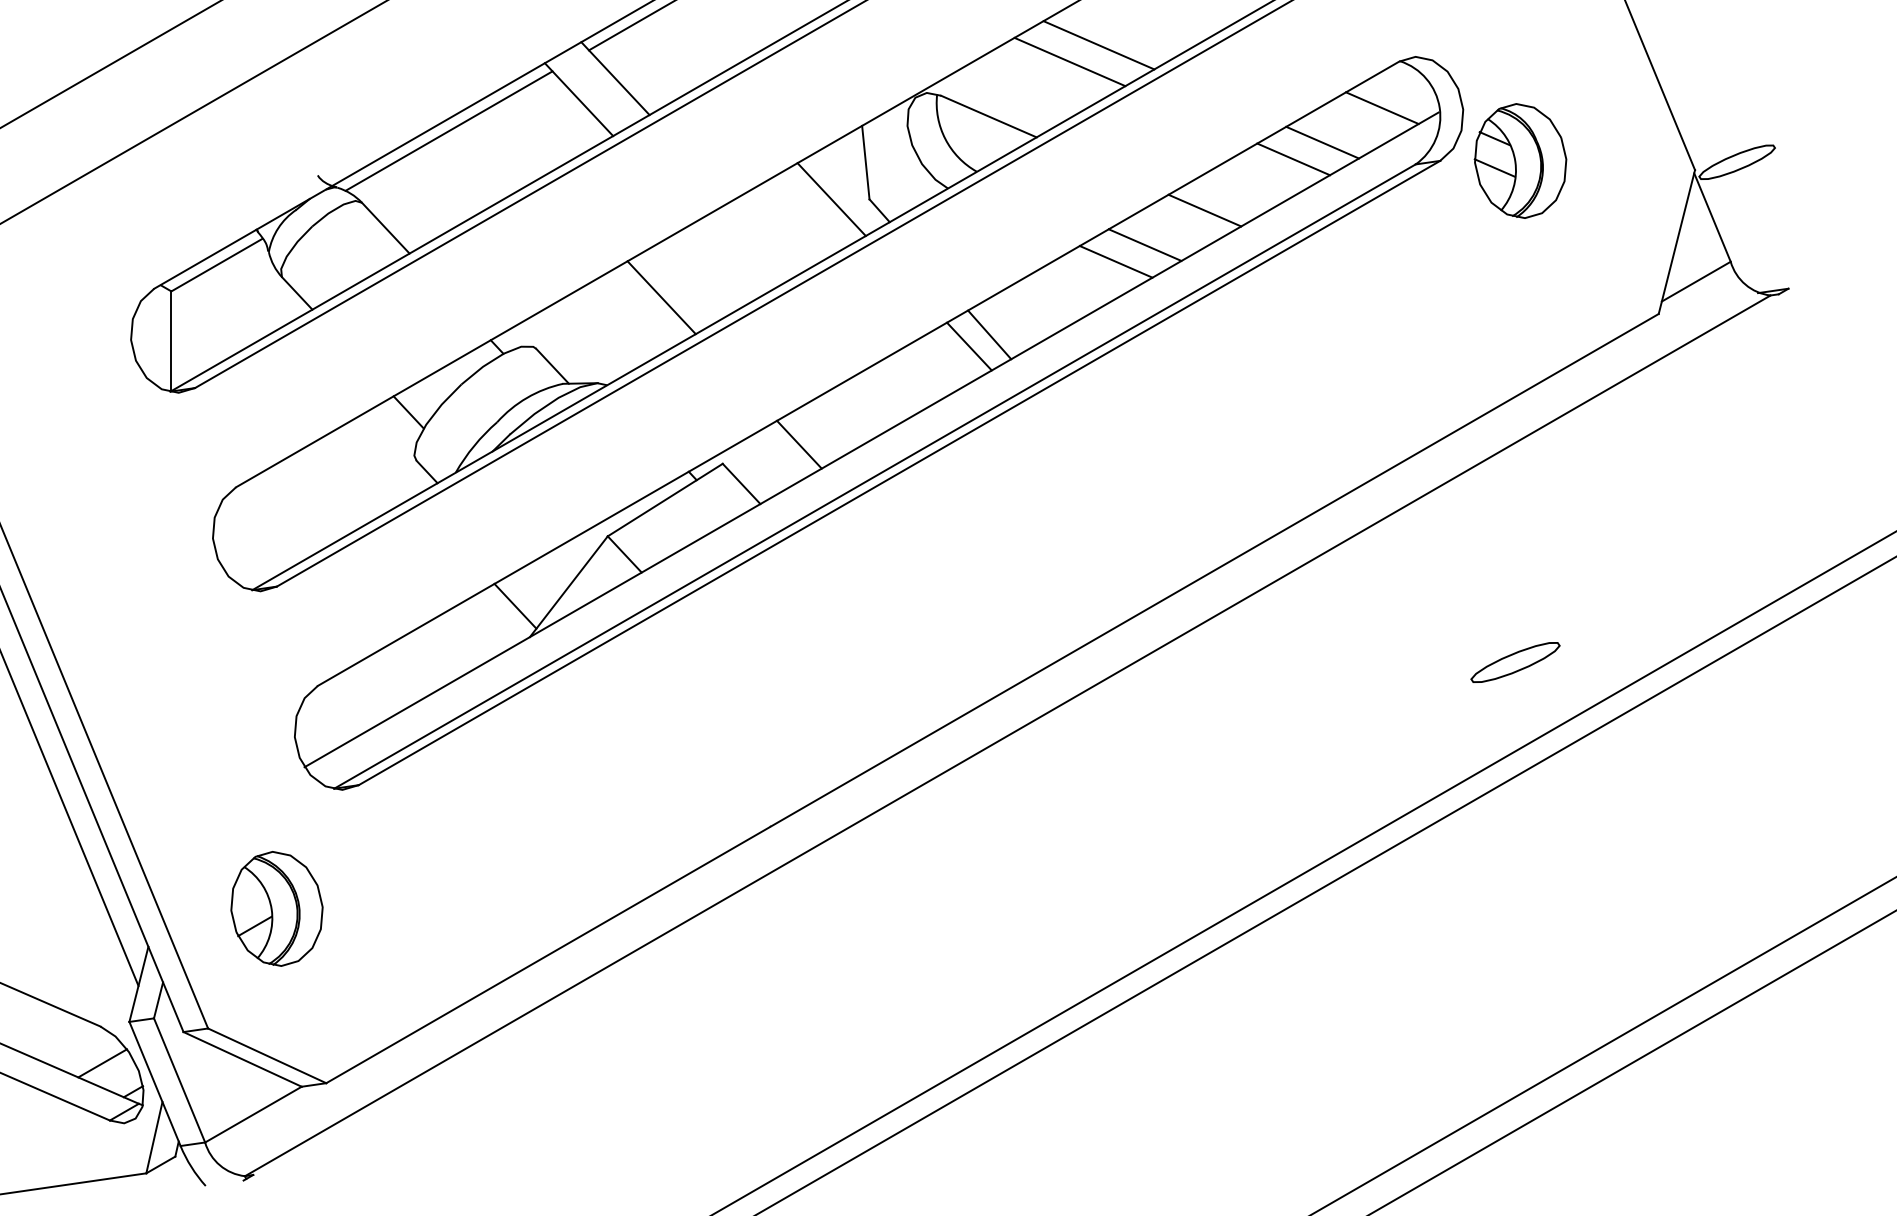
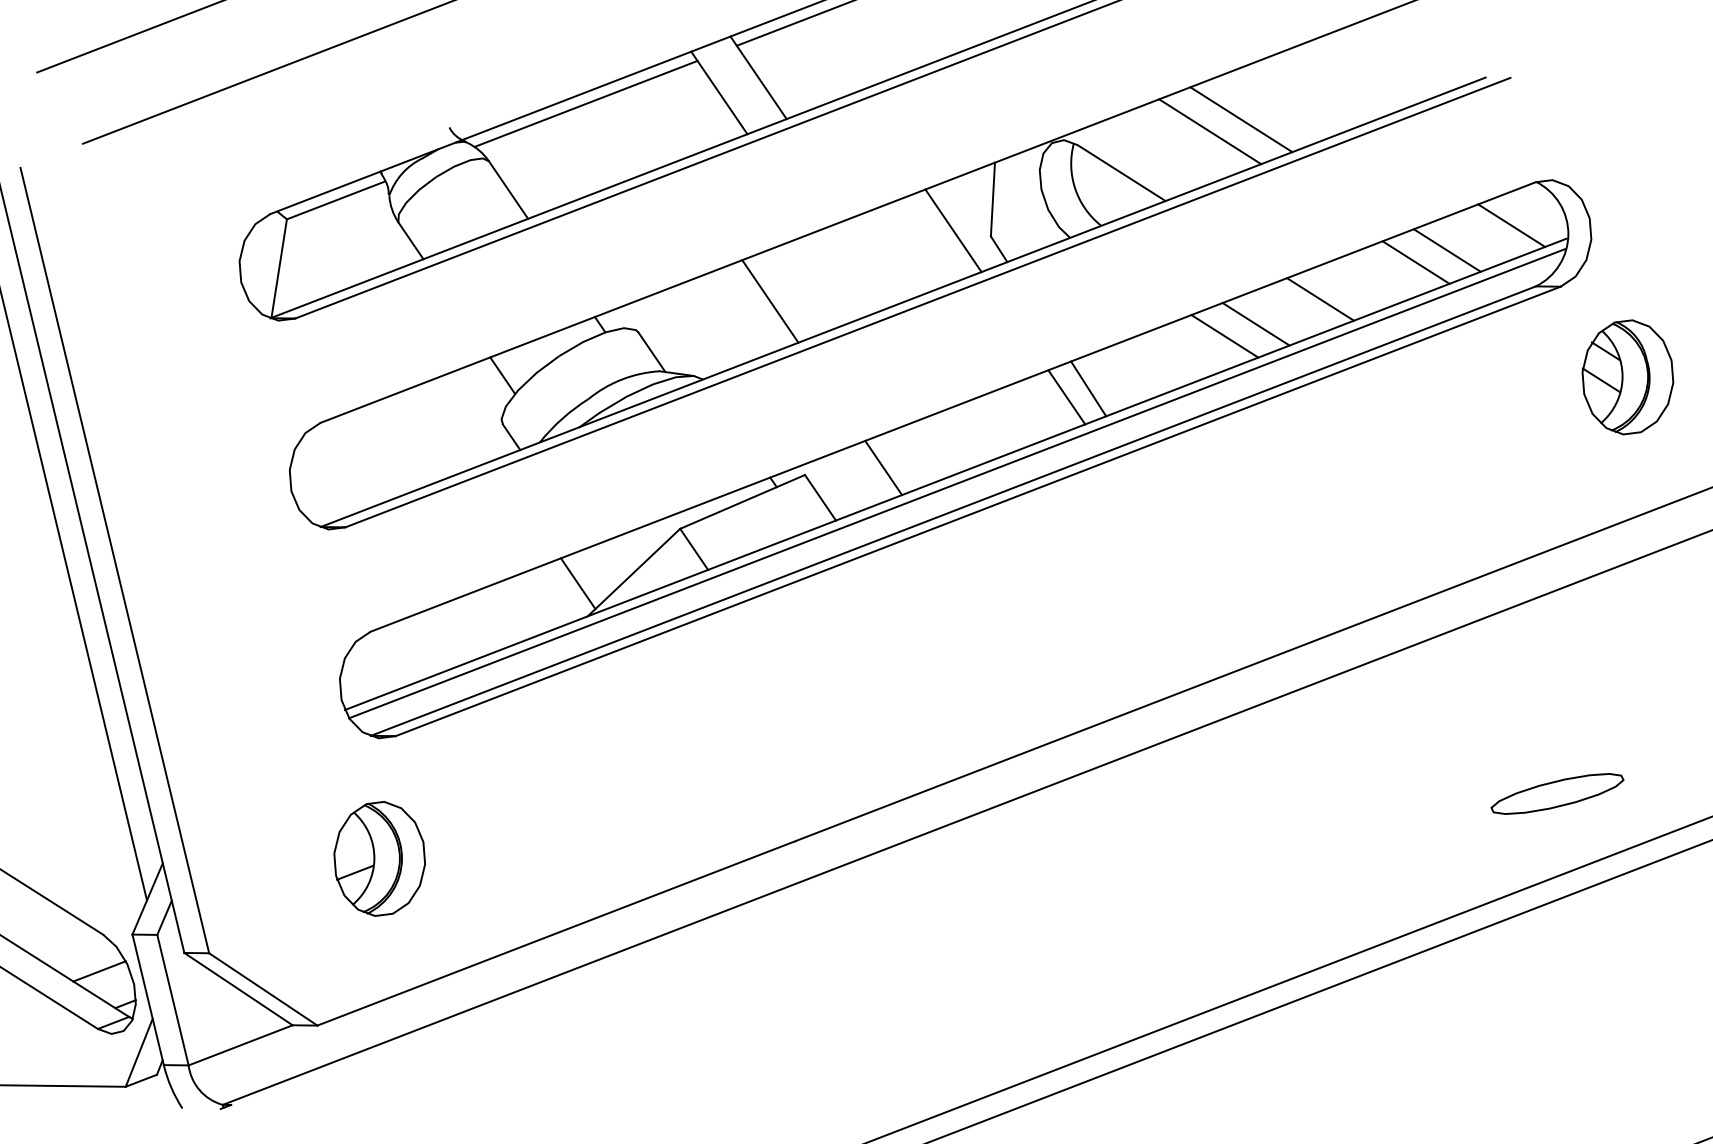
part: (1520, 160) -> (1627, 376), moved
line: (874, 448) -> (957, 483), added
part: (1515, 662) -> (1557, 793), size x1.43
part: (276, 908) -> (379, 858), moved

